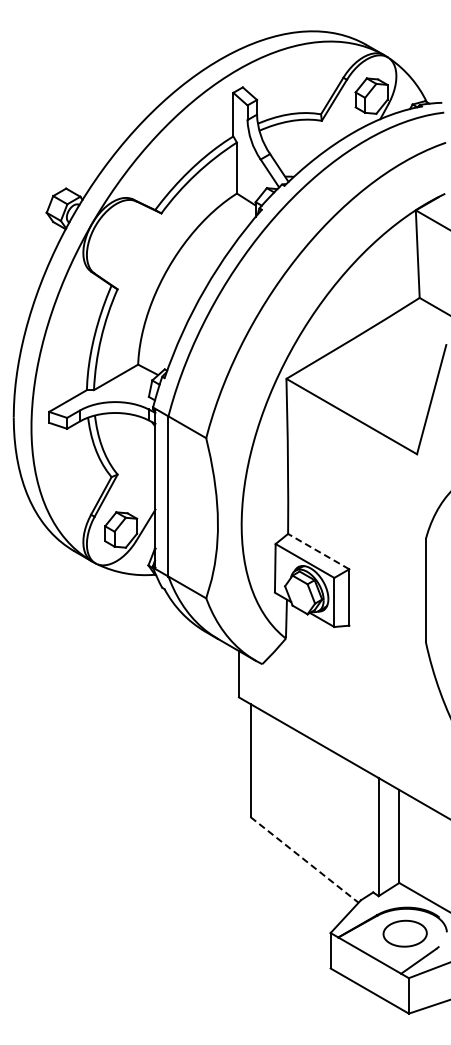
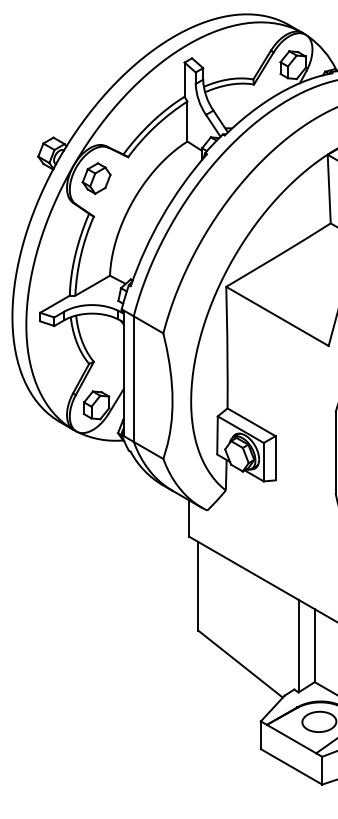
part: (120, 240) -> (96, 178), added
line: (318, 551) -> (251, 422), dashed -> solid
line: (304, 859) -> (240, 663), dashed -> solid

